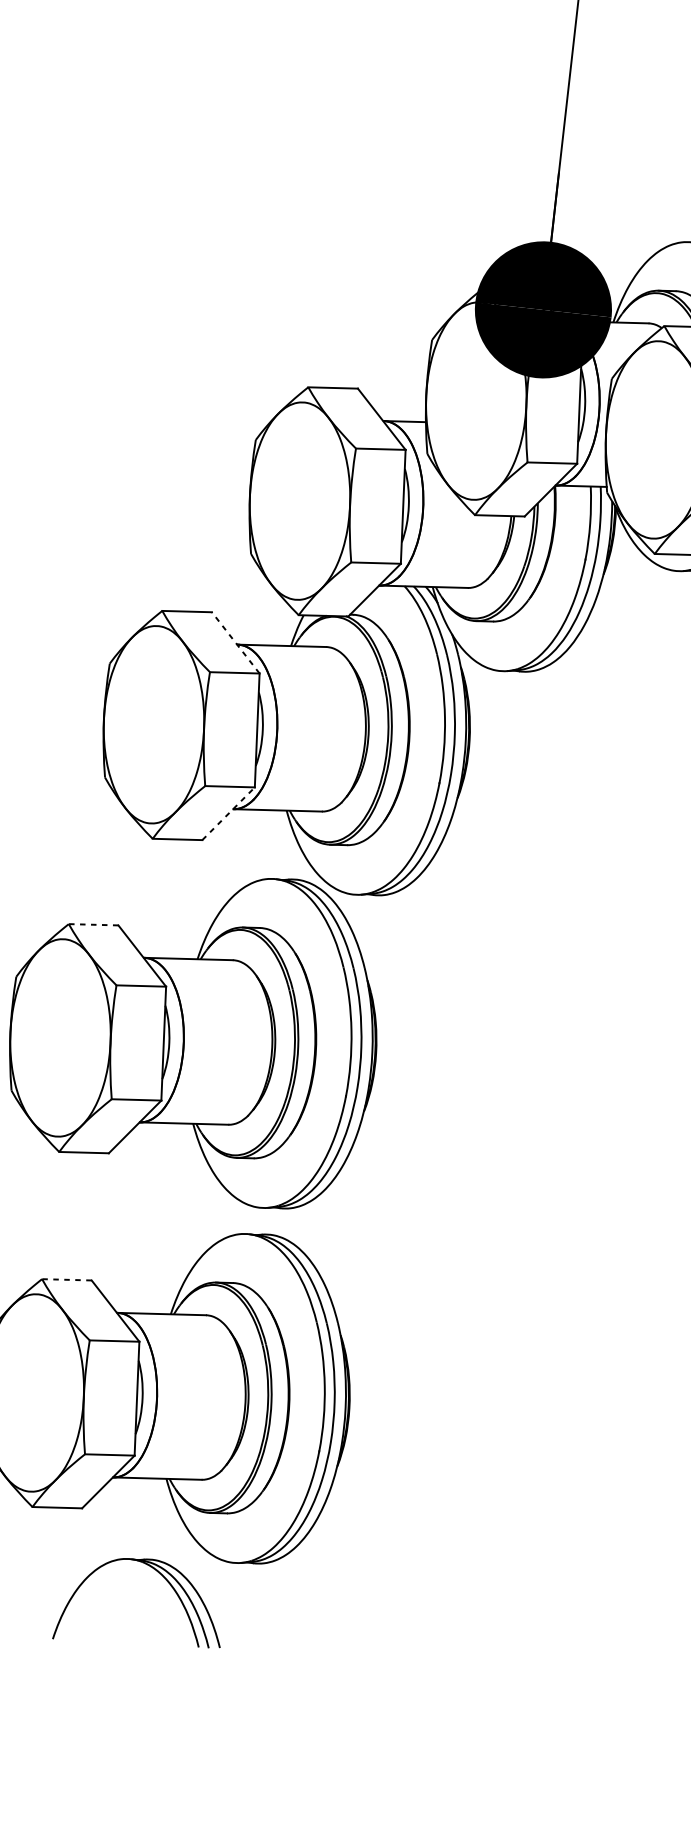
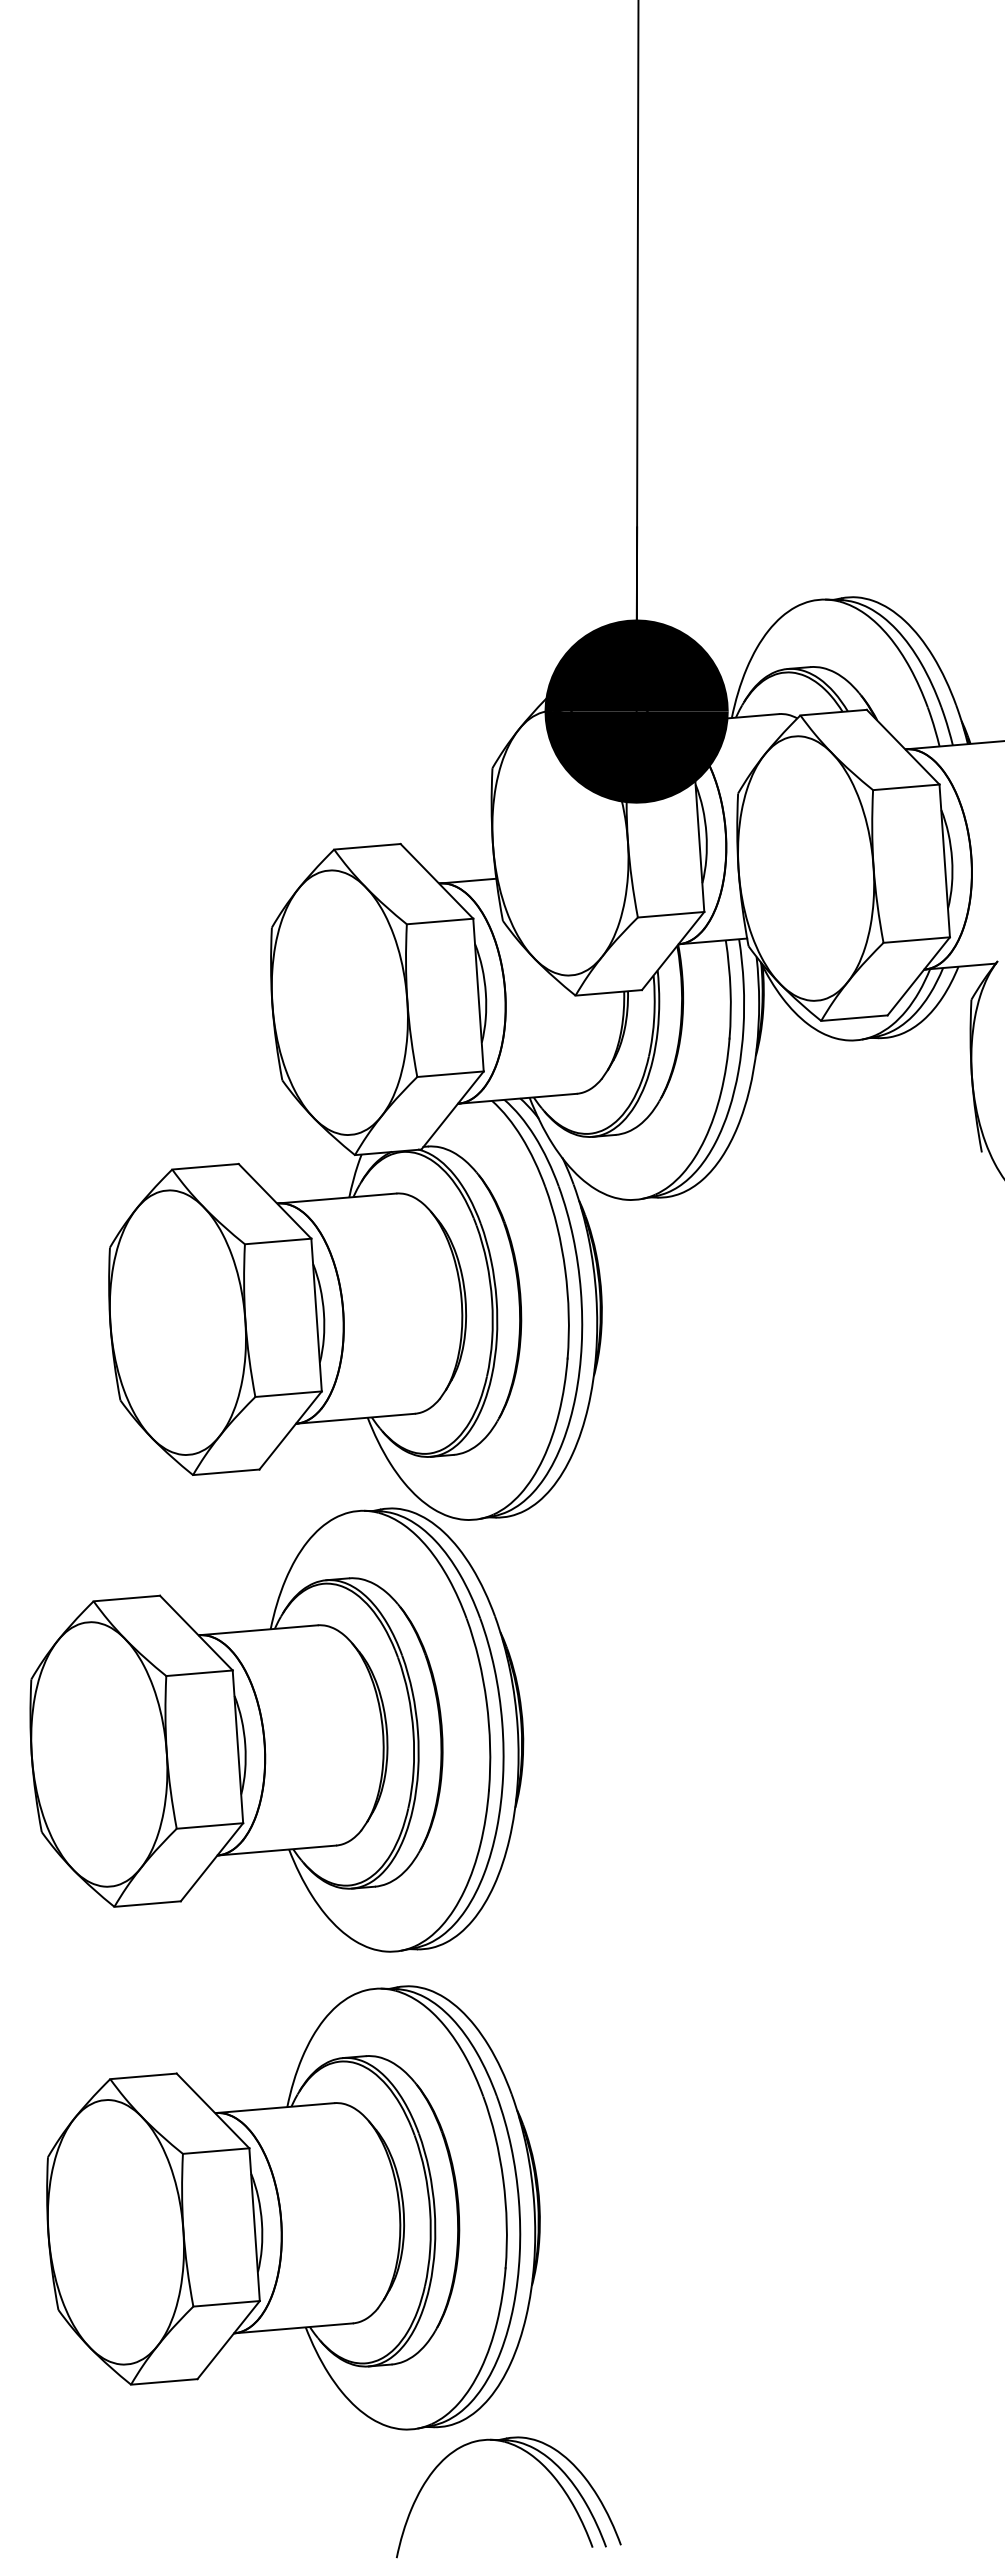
line: (235, 642) -> (274, 1201), dashed -> solid
line: (228, 813) -> (290, 1430), dashed -> solid
line: (93, 924) -> (126, 1598), dashed -> solid
line: (66, 1279) -> (143, 2076), dashed -> solid
part: (165, 1580) -> (538, 2462), moved

